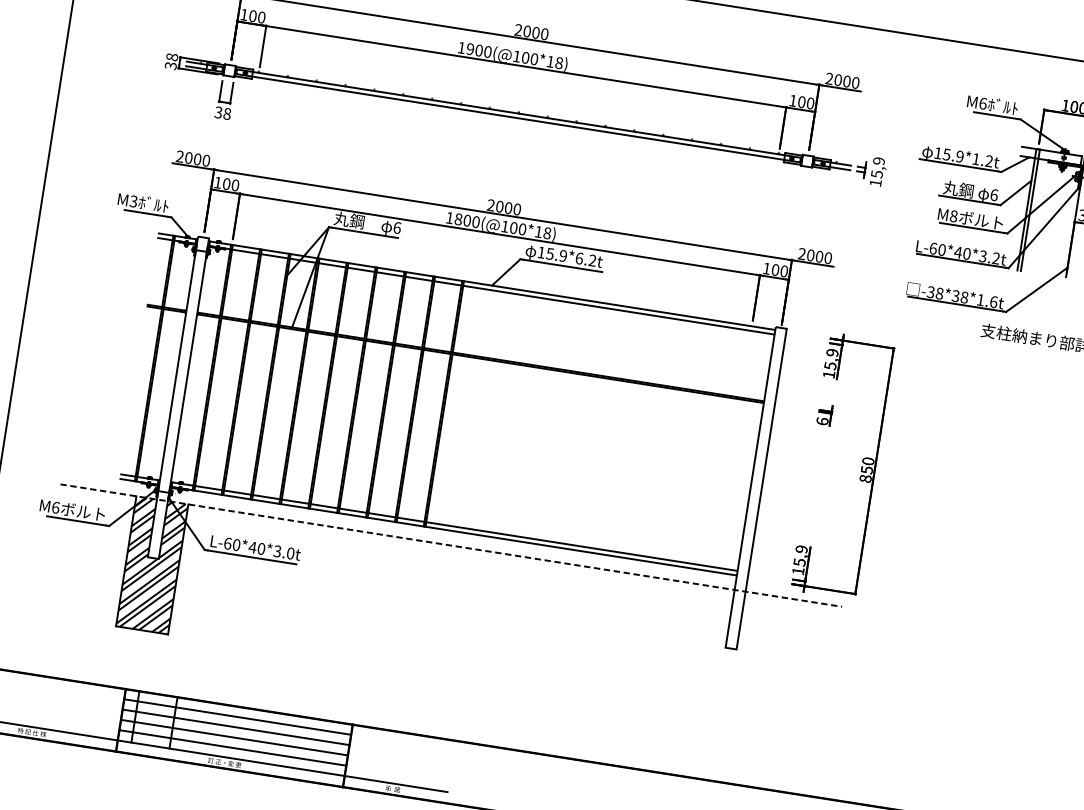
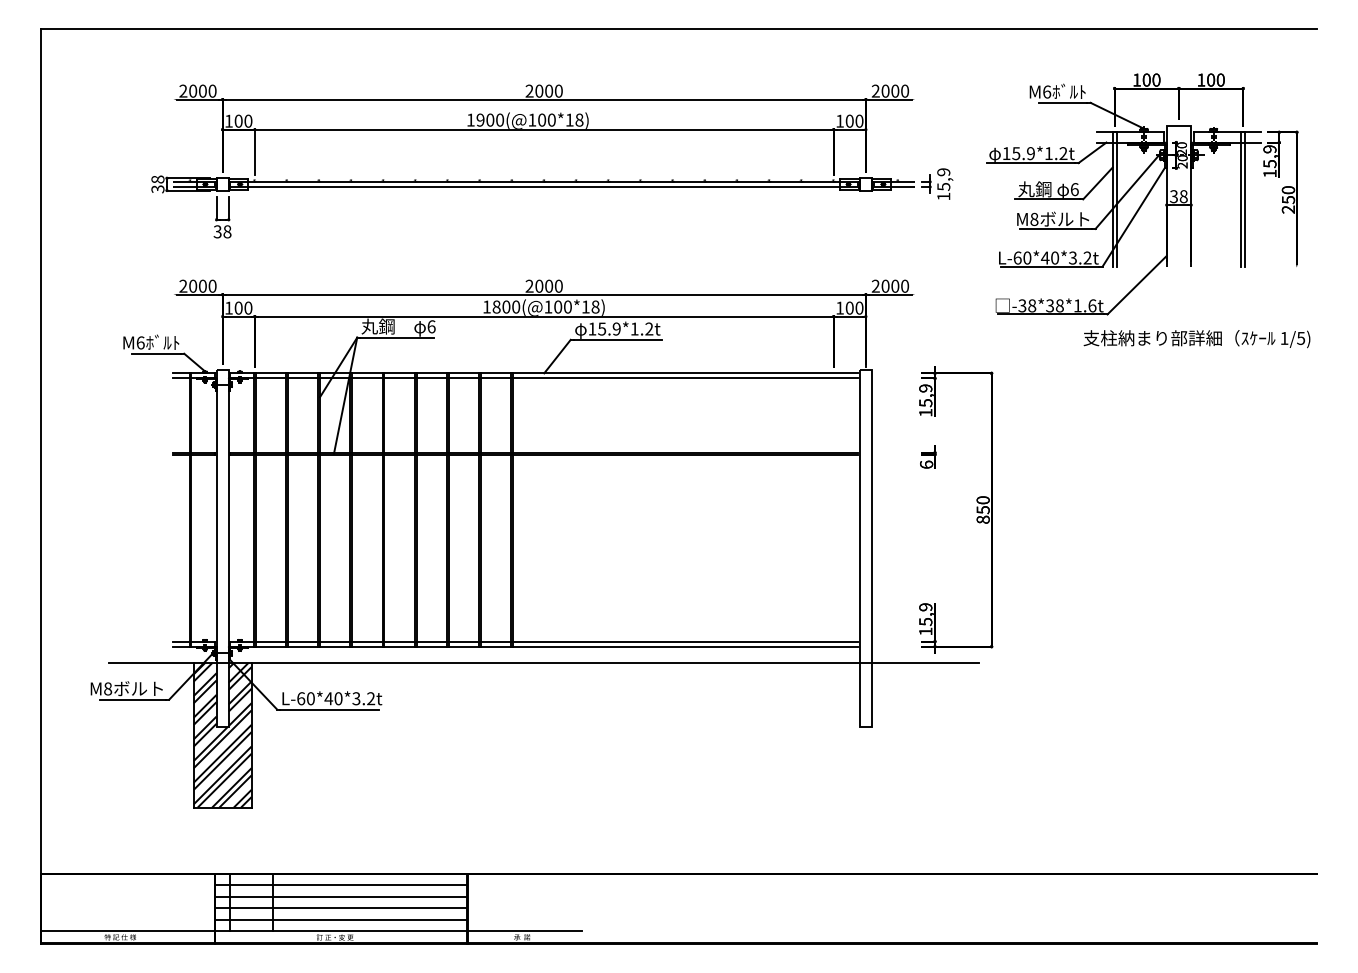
text: (133, 201) -> (140, 342), M3 -> M6
text: (579, 258) -> (634, 328), 15.9*6.2t -> 15.9*1.2t
text: (56, 507) -> (108, 688), M6 -> M8
line: (451, 545) -> (544, 662), dashed -> solid
text: (291, 553) -> (371, 698), L-60*40*3.0t -> L-60*40*3.2t

